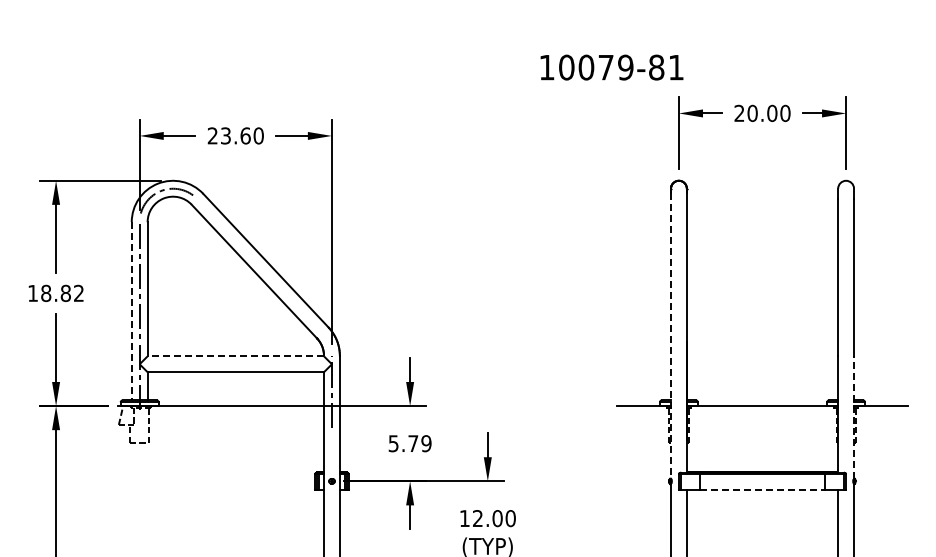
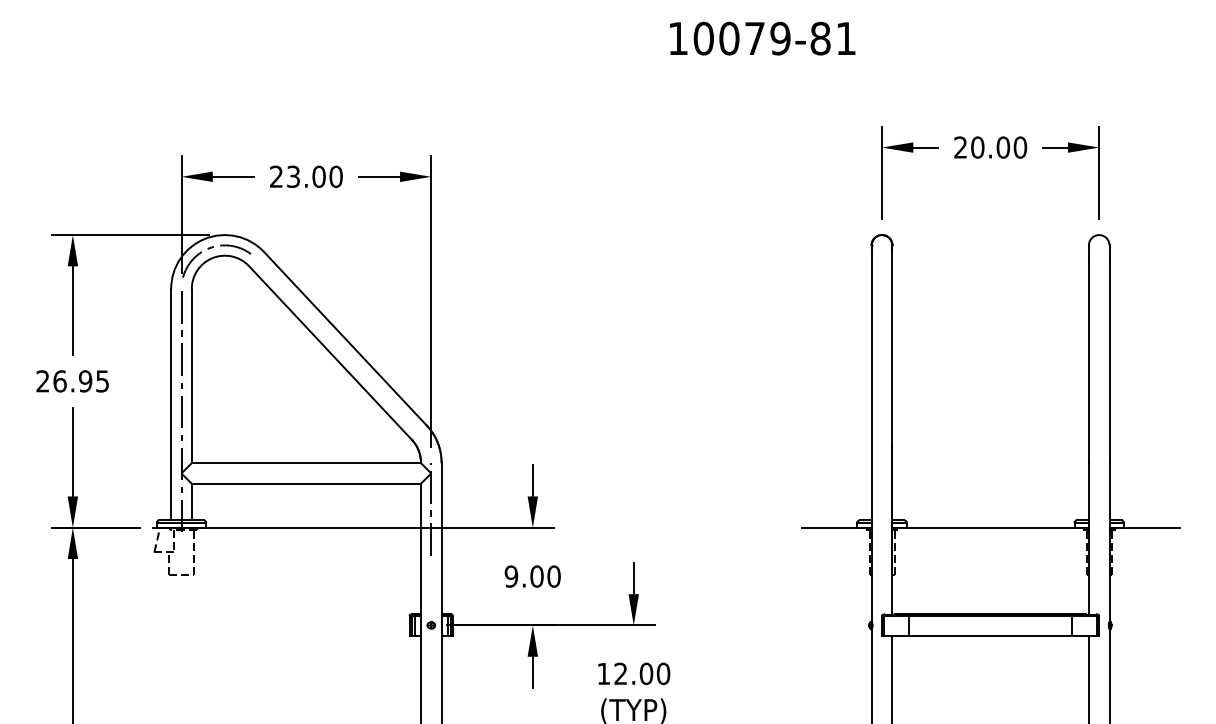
text: (611, 67) -> (761, 38), moved
text: (245, 135) -> (318, 176), 23.60 -> 23.00
text: (55, 292) -> (72, 380), 18.82 -> 26.95
line: (131, 311) -> (170, 404), dashed -> solid
line: (670, 336) -> (871, 437), dashed -> solid
line: (235, 356) -> (305, 463), dashed -> solid
line: (854, 417) -> (1110, 542), dashed -> solid
text: (409, 443) -> (532, 576), 5.79 -> 9.00
line: (762, 489) -> (990, 636), dashed -> solid

